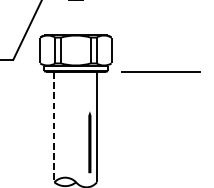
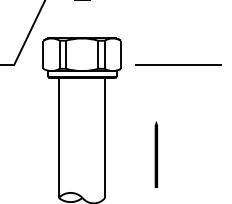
line: (160, 71) -> (178, 64), moved
line: (54, 127) -> (58, 138), dashed -> solid
line: (89, 142) -> (155, 154), moved

